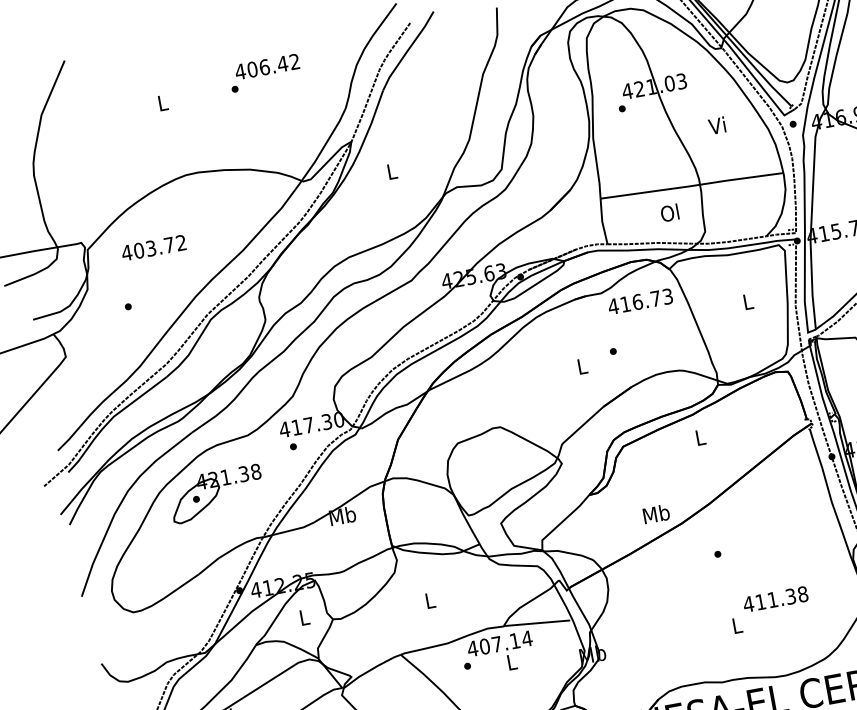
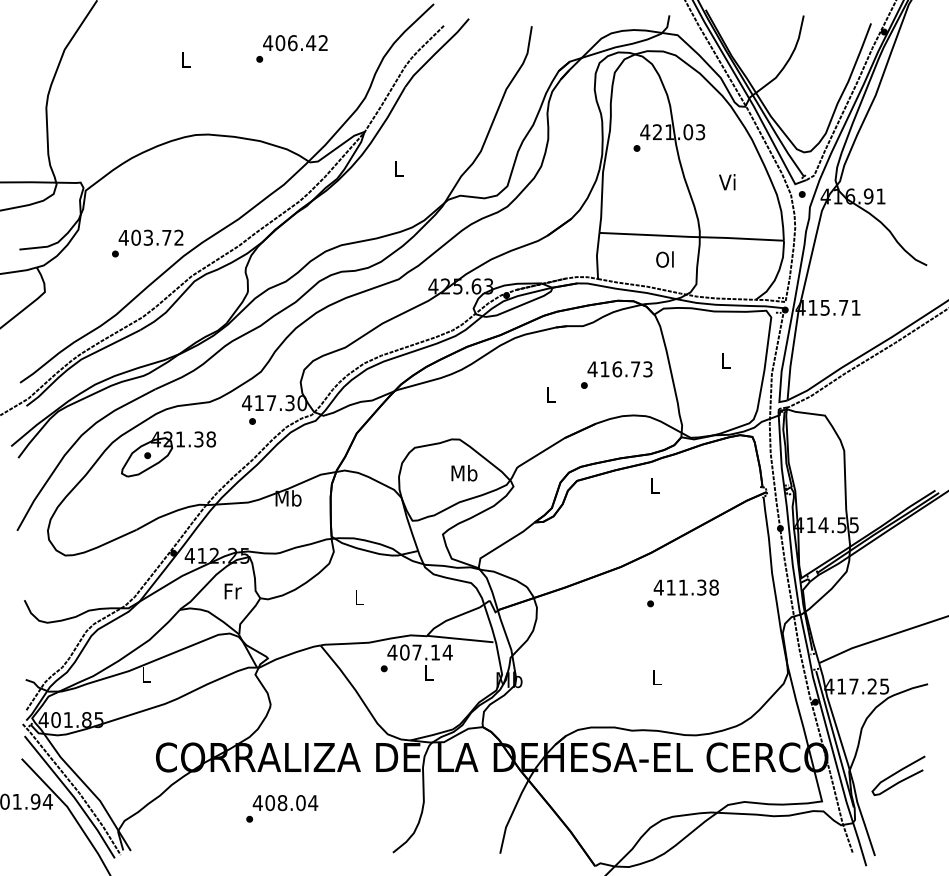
text: (153, 247) -> (150, 237), moved
text: (639, 301) -> (619, 369), moved
text: (656, 514) -> (464, 473), moved
text: (774, 599) -> (685, 587), moved
text: (304, 617) -> (232, 591), L -> Fr

